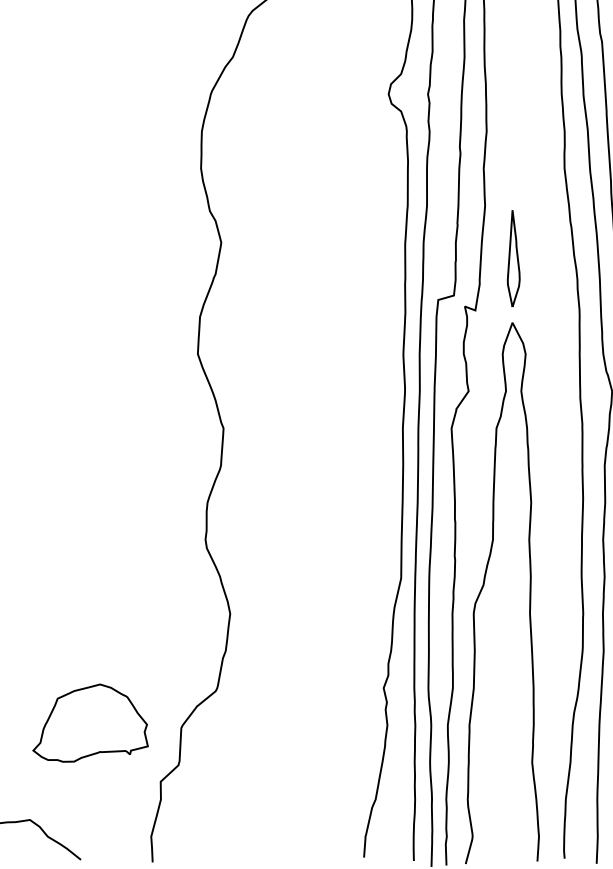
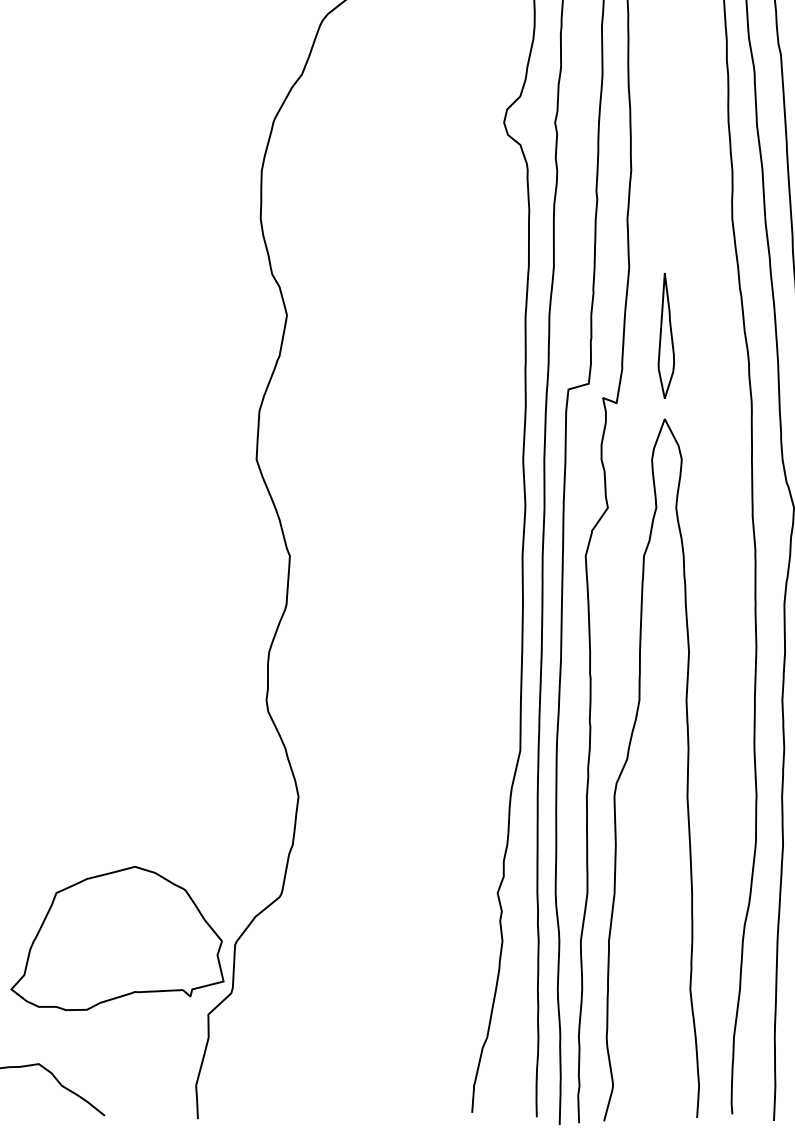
part: (90, 723) -> (117, 938), size x1.43

